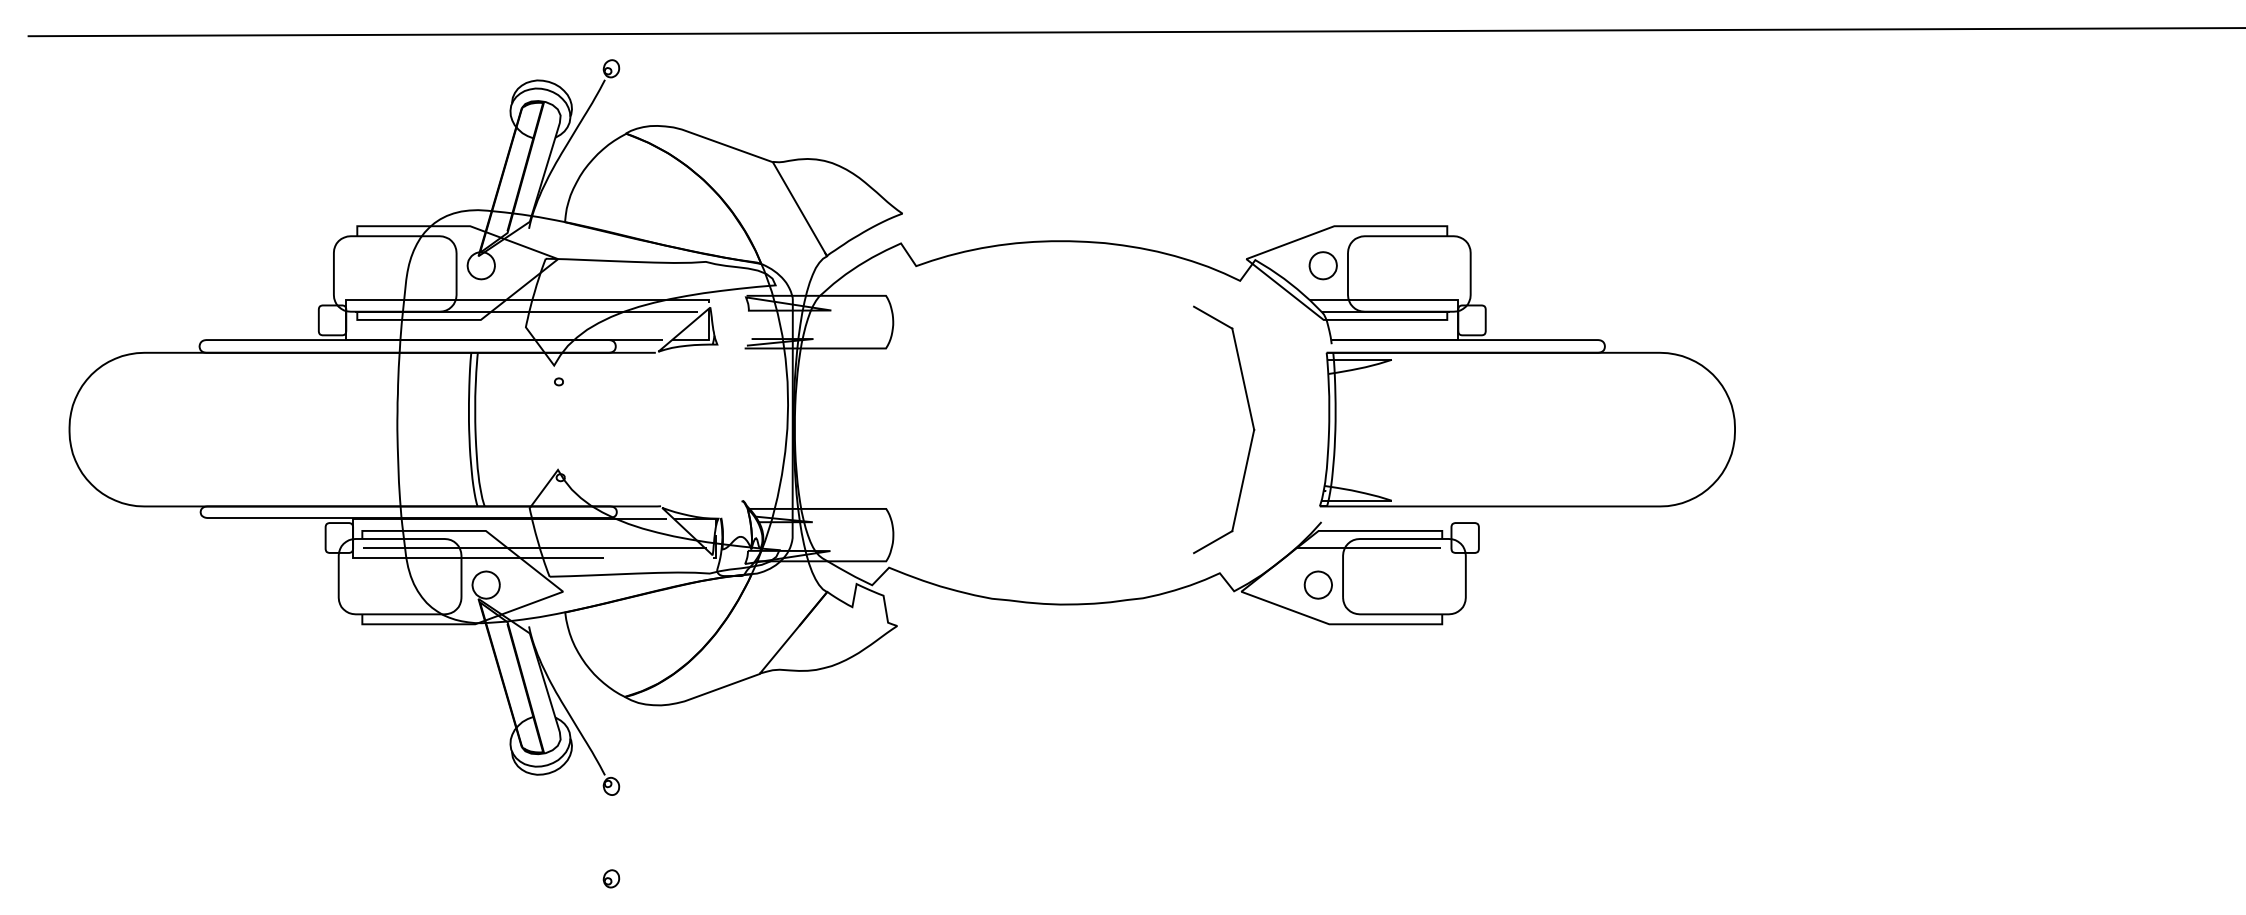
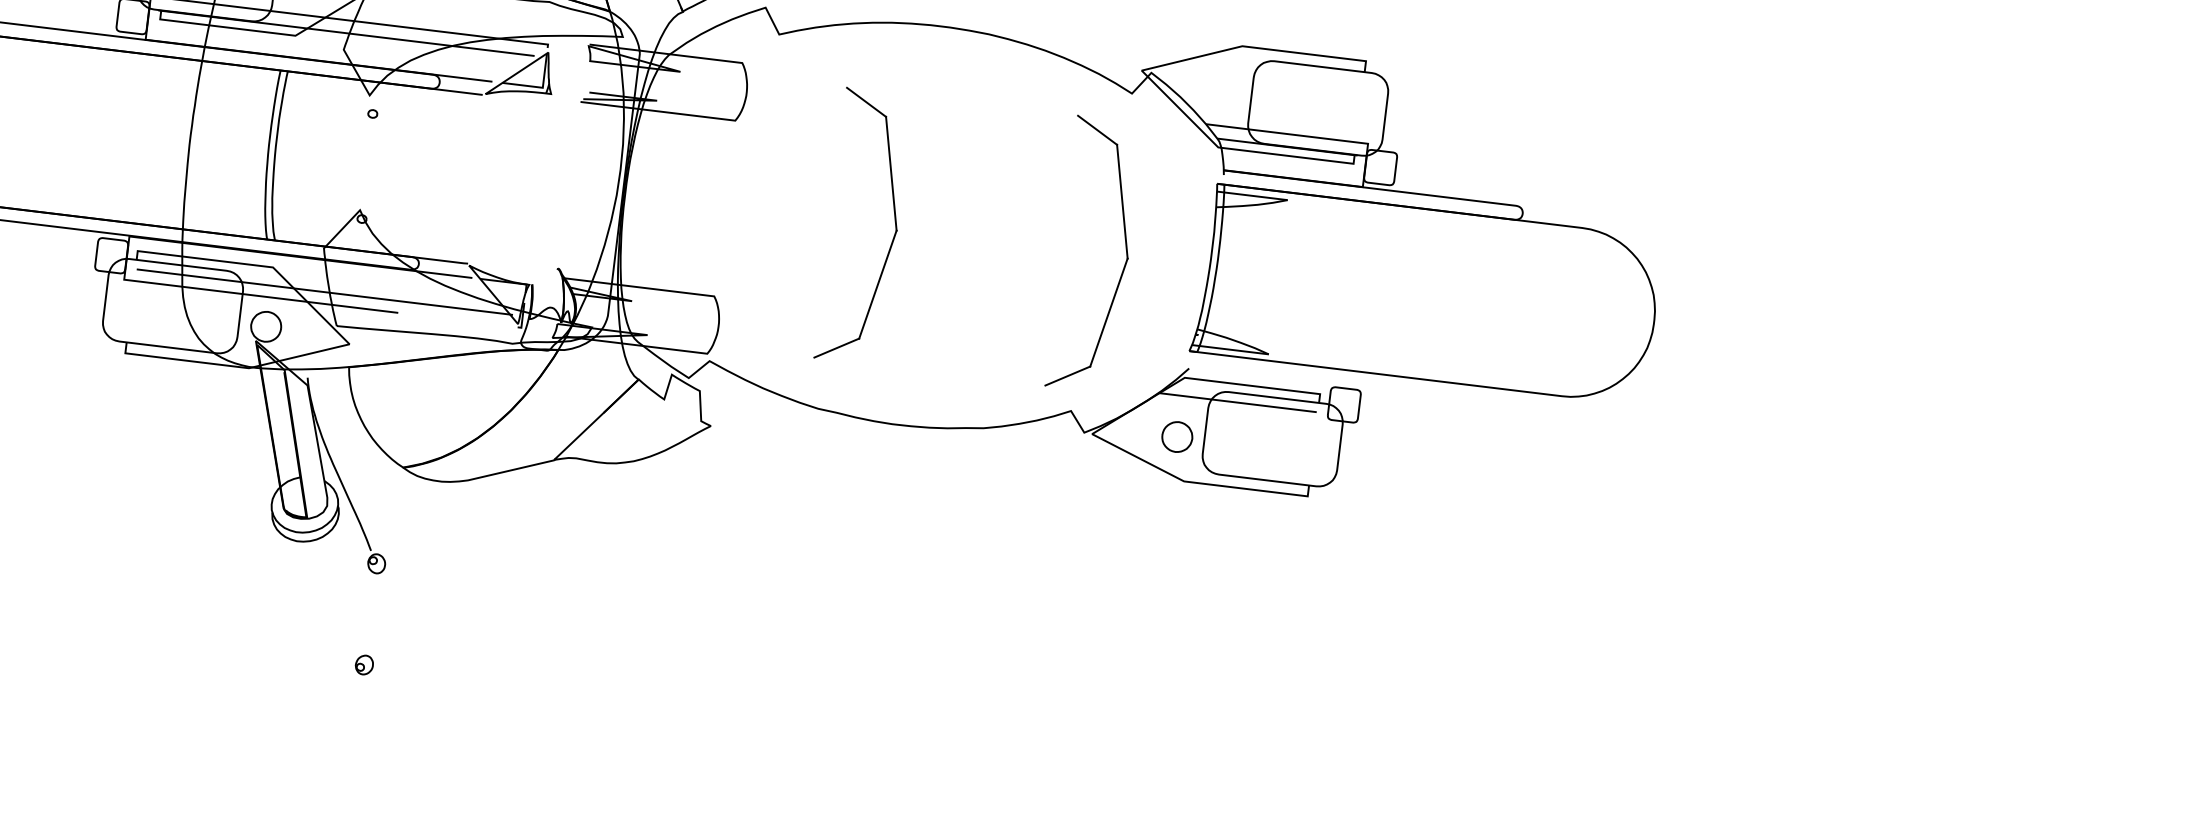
part: (1322, 265) -> (1224, 87), removed
part: (1040, 423) -> (894, 223), added

